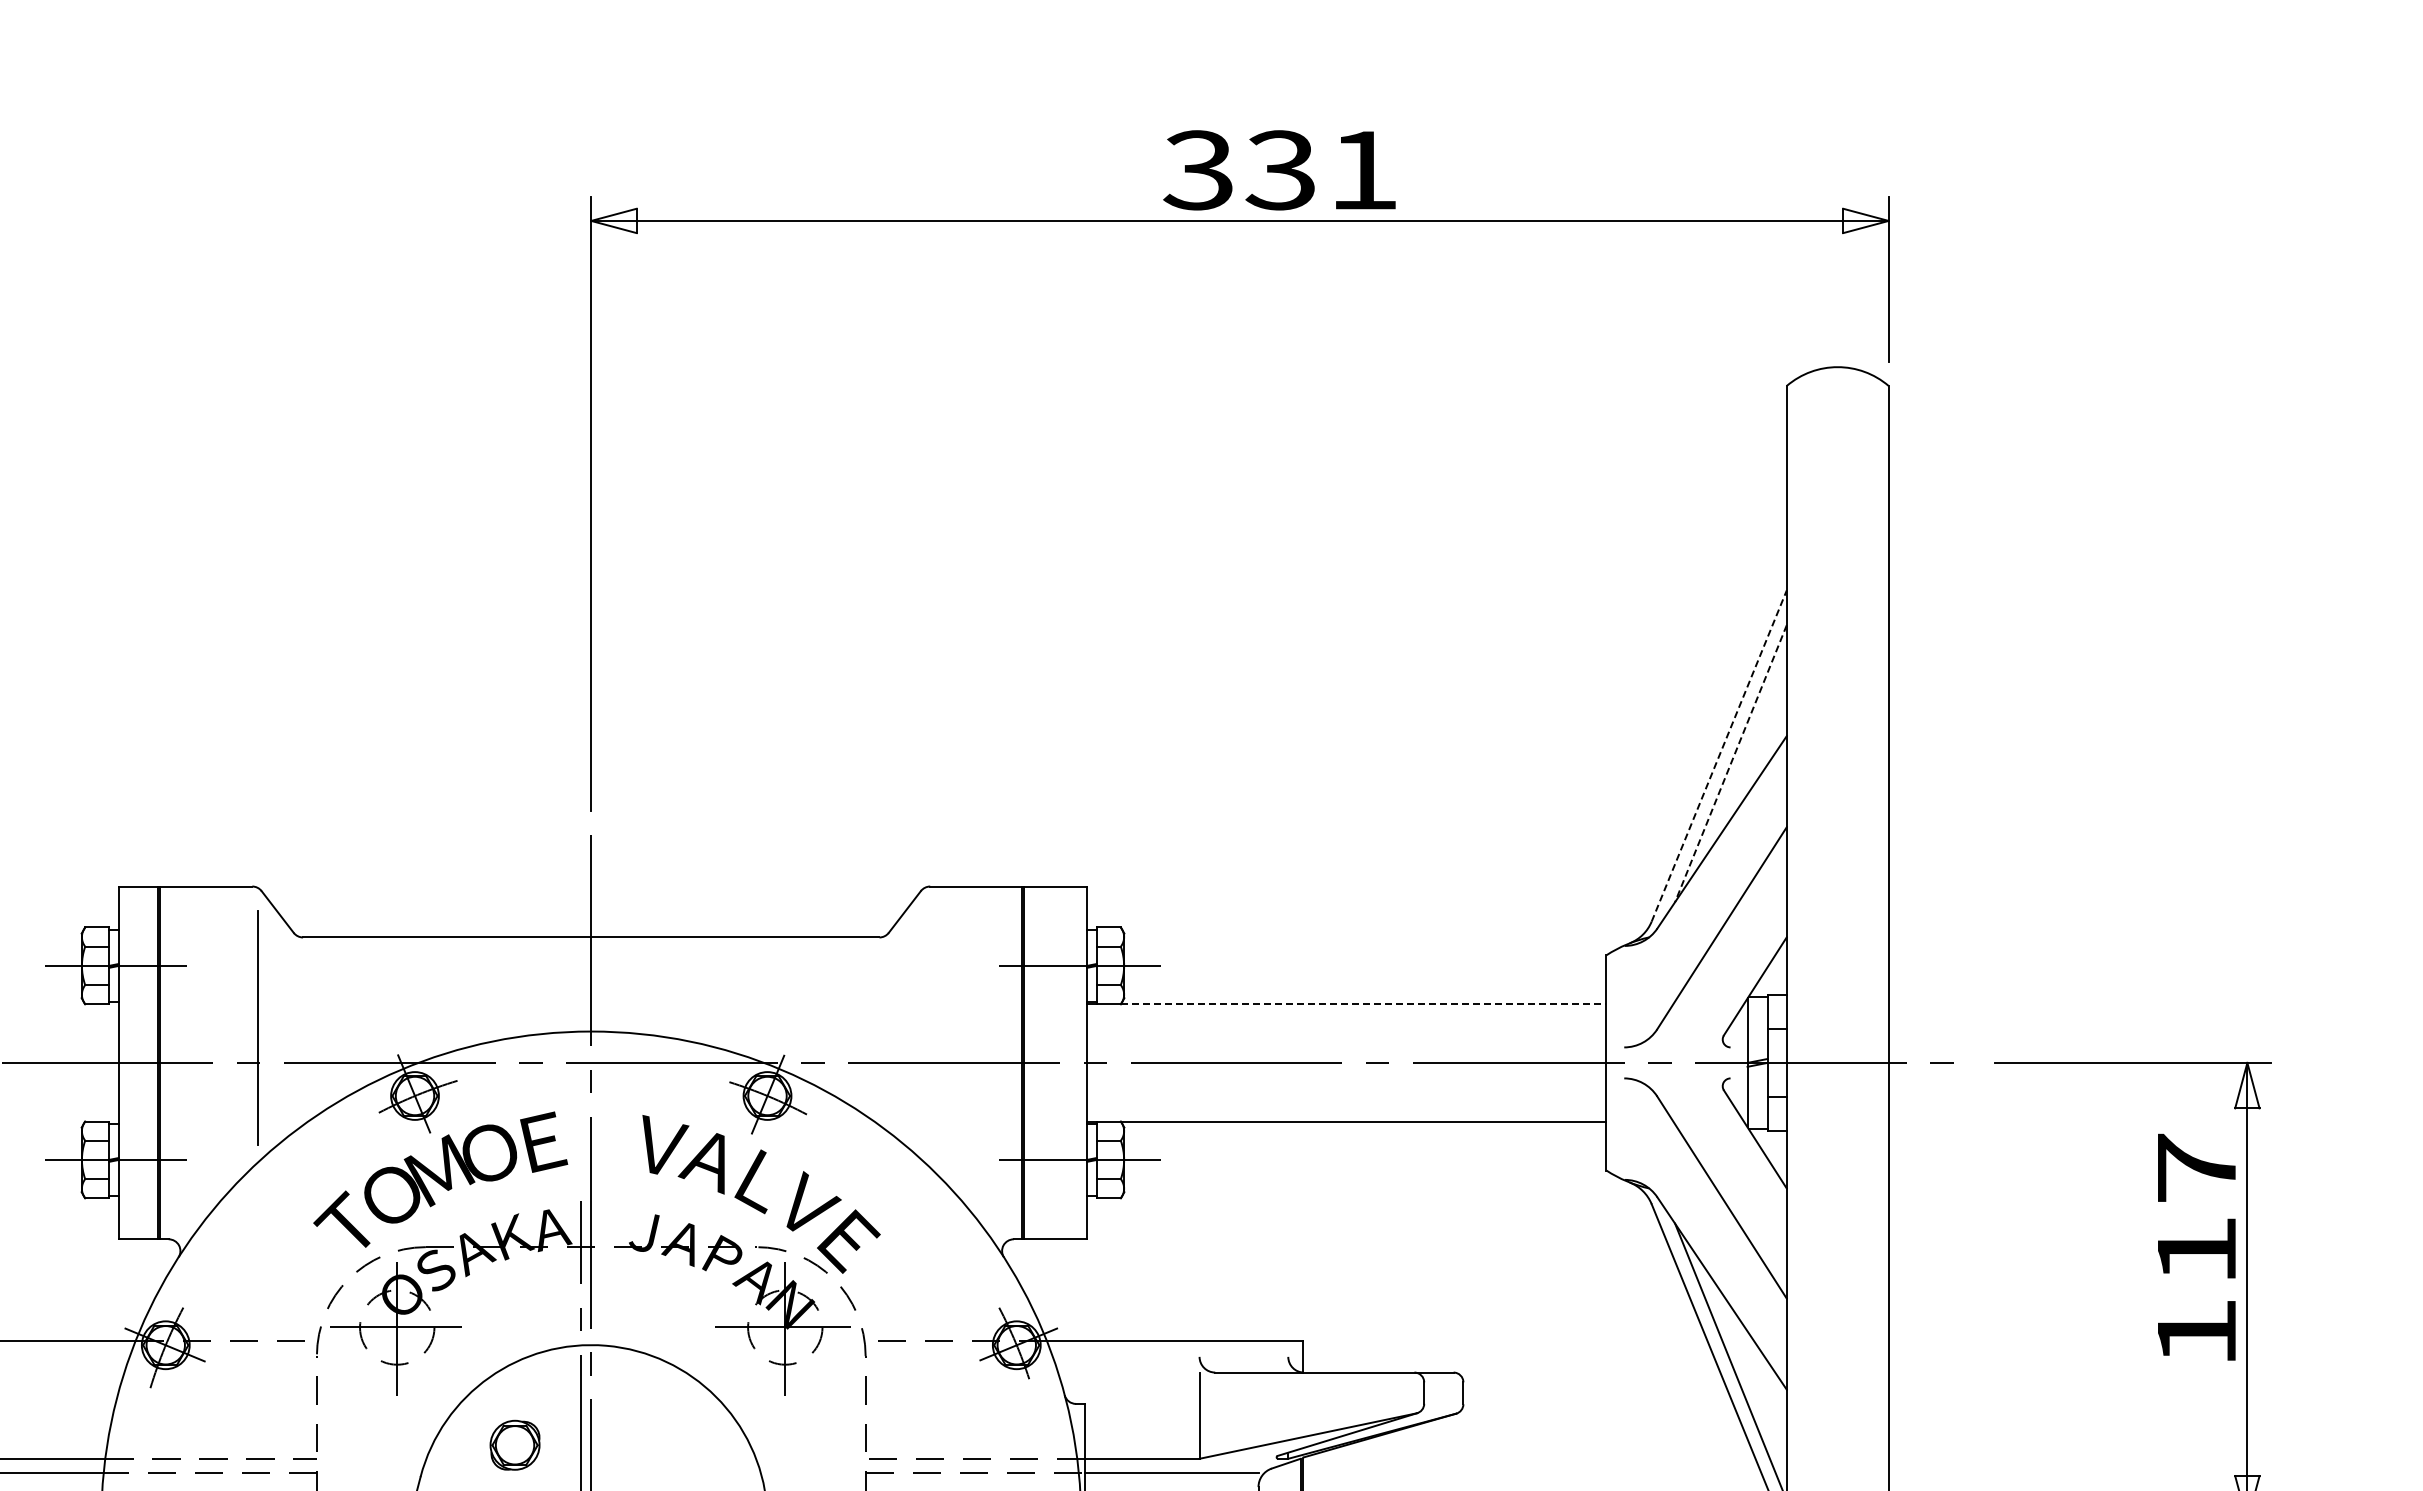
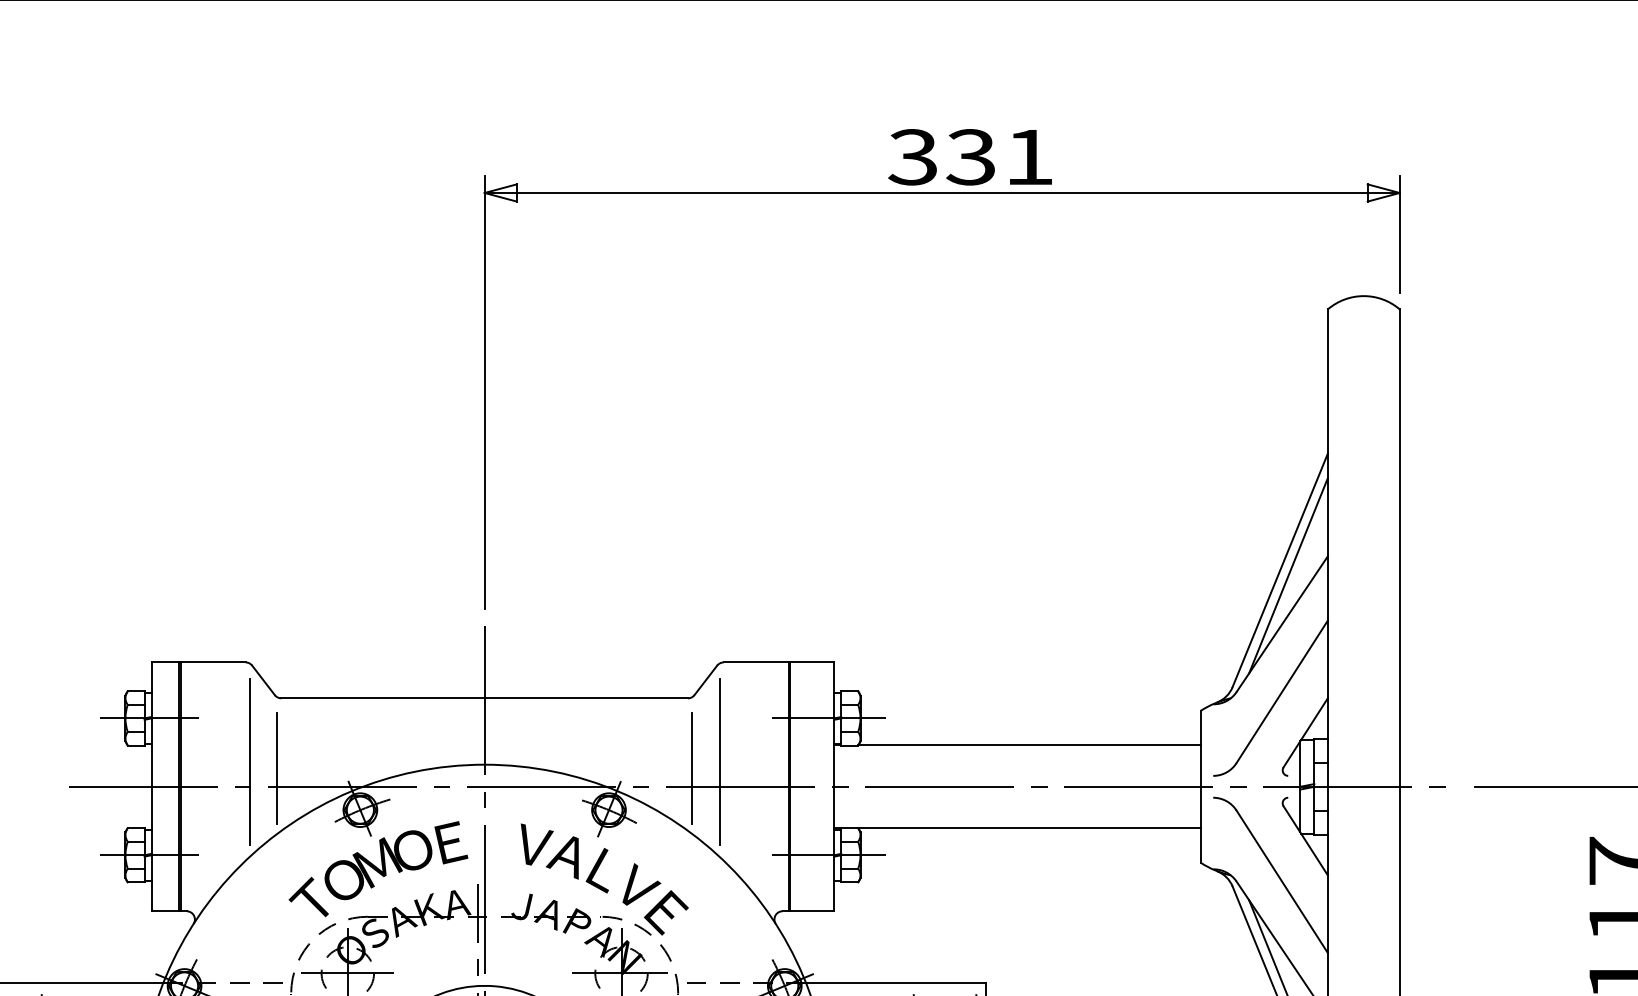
line: (1719, 756) -> (1280, 570), dashed -> solid
line: (1730, 764) -> (1288, 576), dashed -> solid
line: (1363, 1004) -> (1029, 745), dashed -> solid
line: (924, 1027) -> (719, 761), added
line: (297, 1036) -> (277, 768), added
line: (885, 1036) -> (692, 768), added

